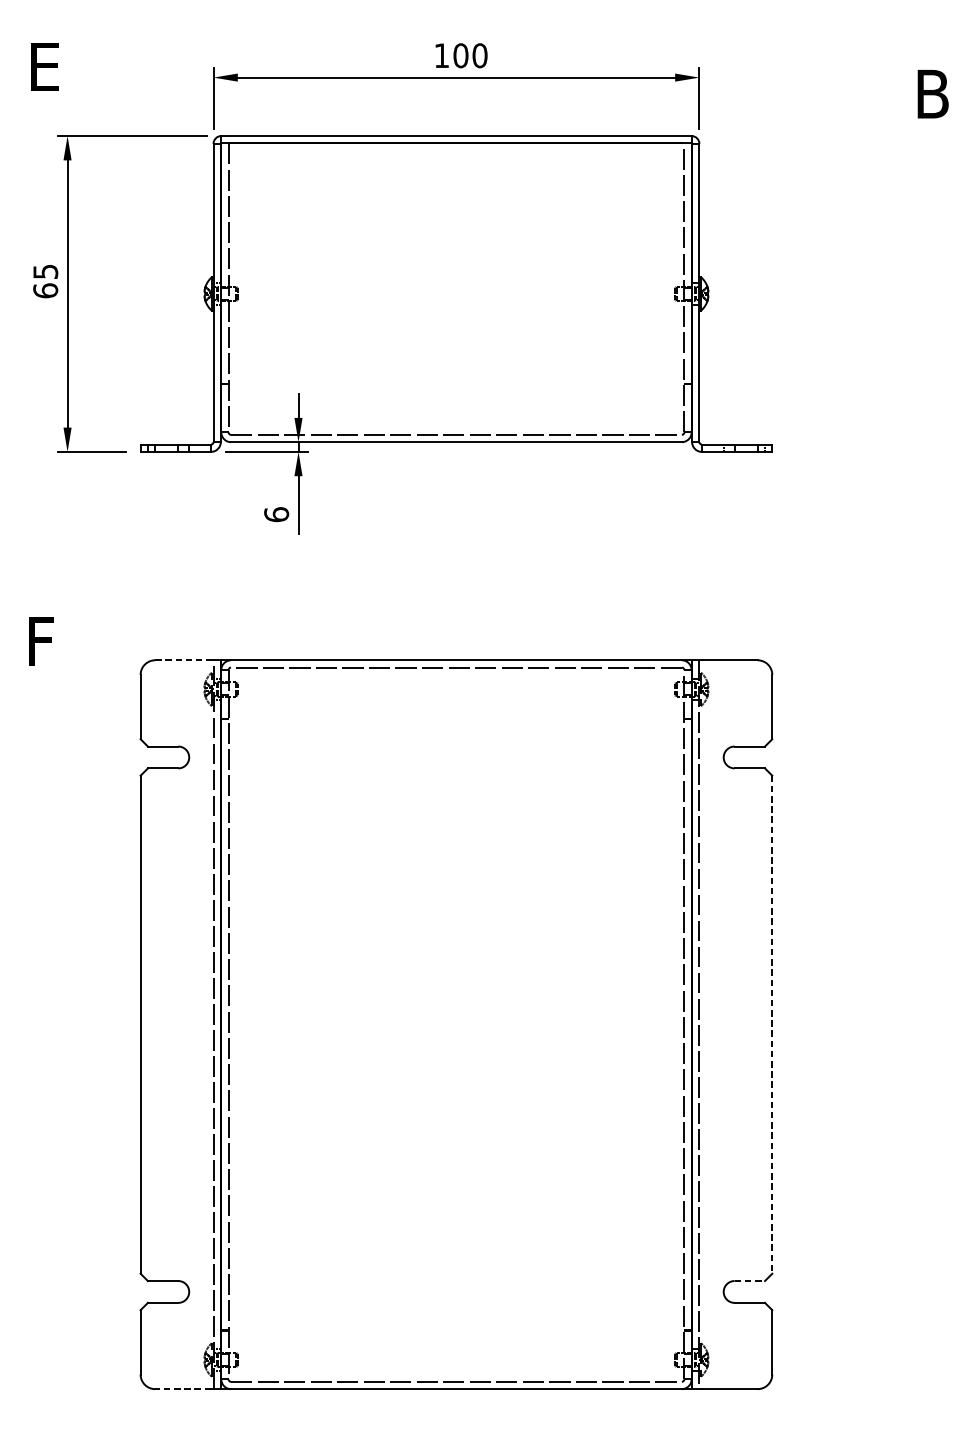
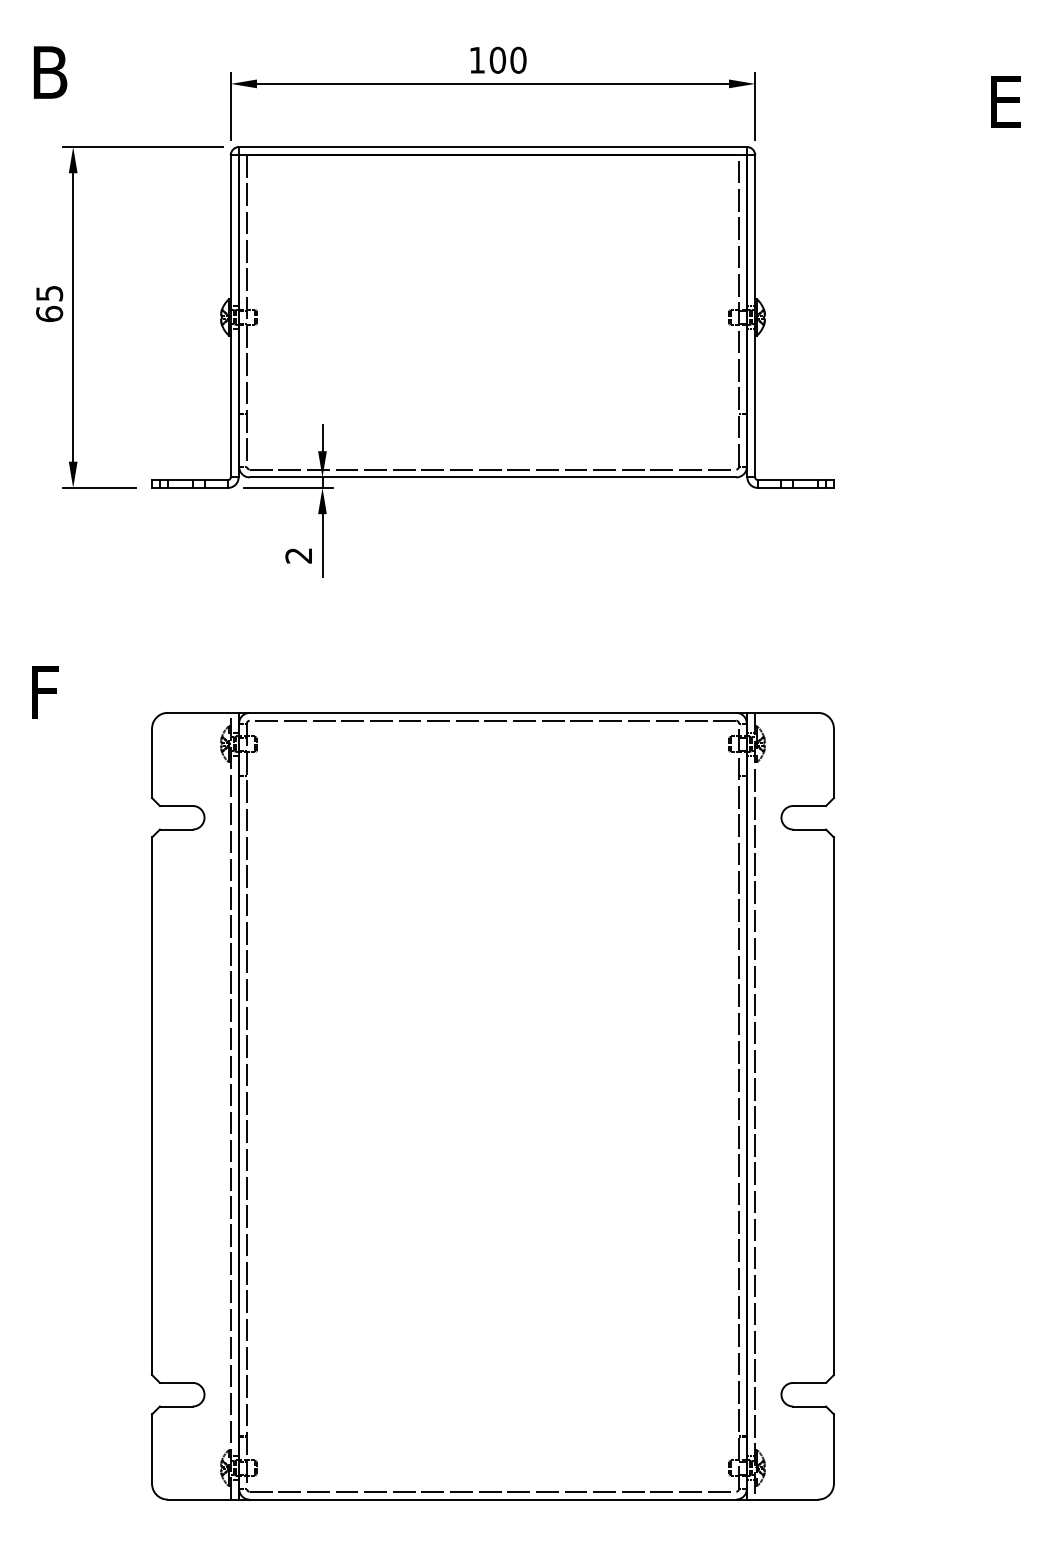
text: (46, 67) -> (50, 72), E -> B
text: (933, 93) -> (1007, 101), B -> E
text: (276, 514) -> (298, 555), 6 -> 2
line: (183, 659) -> (198, 712), dashed -> solid
line: (771, 1024) -> (833, 1106), dashed -> solid
line: (750, 1280) -> (810, 1382), dashed -> solid
line: (182, 1389) -> (197, 1499), dashed -> solid

